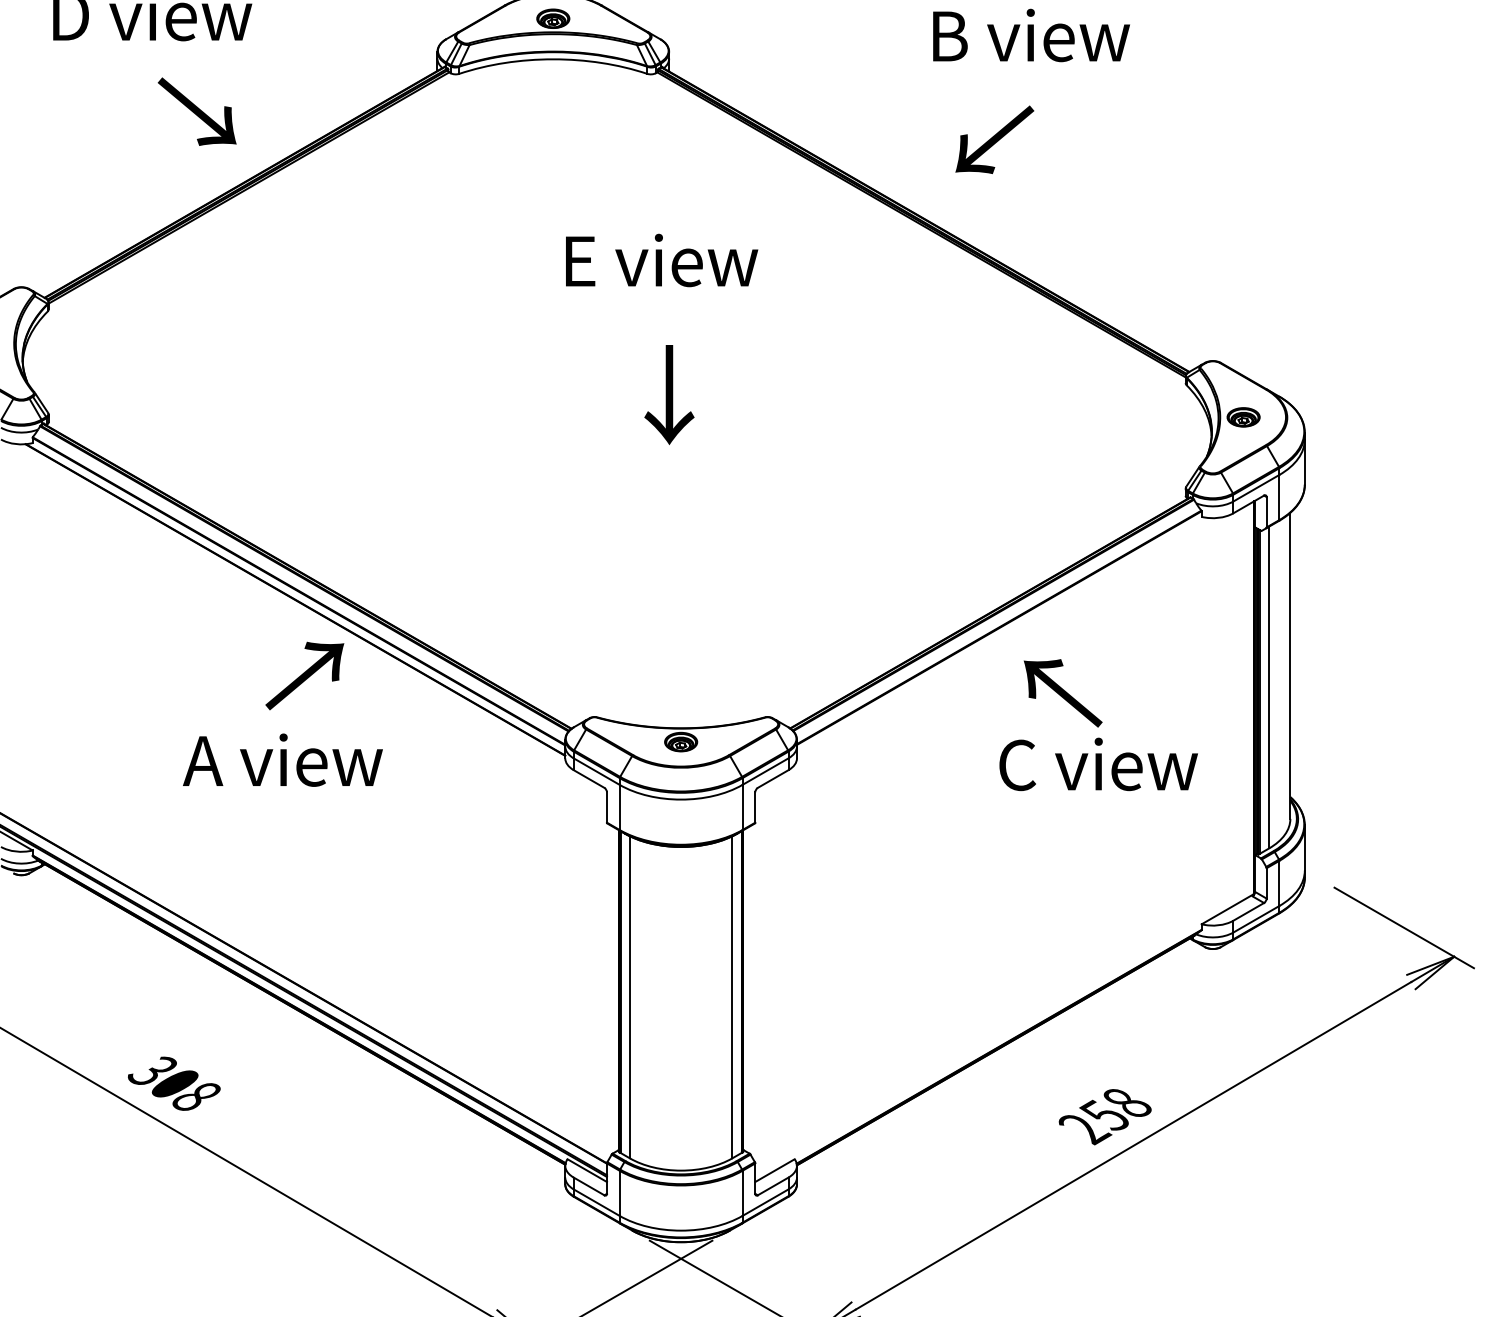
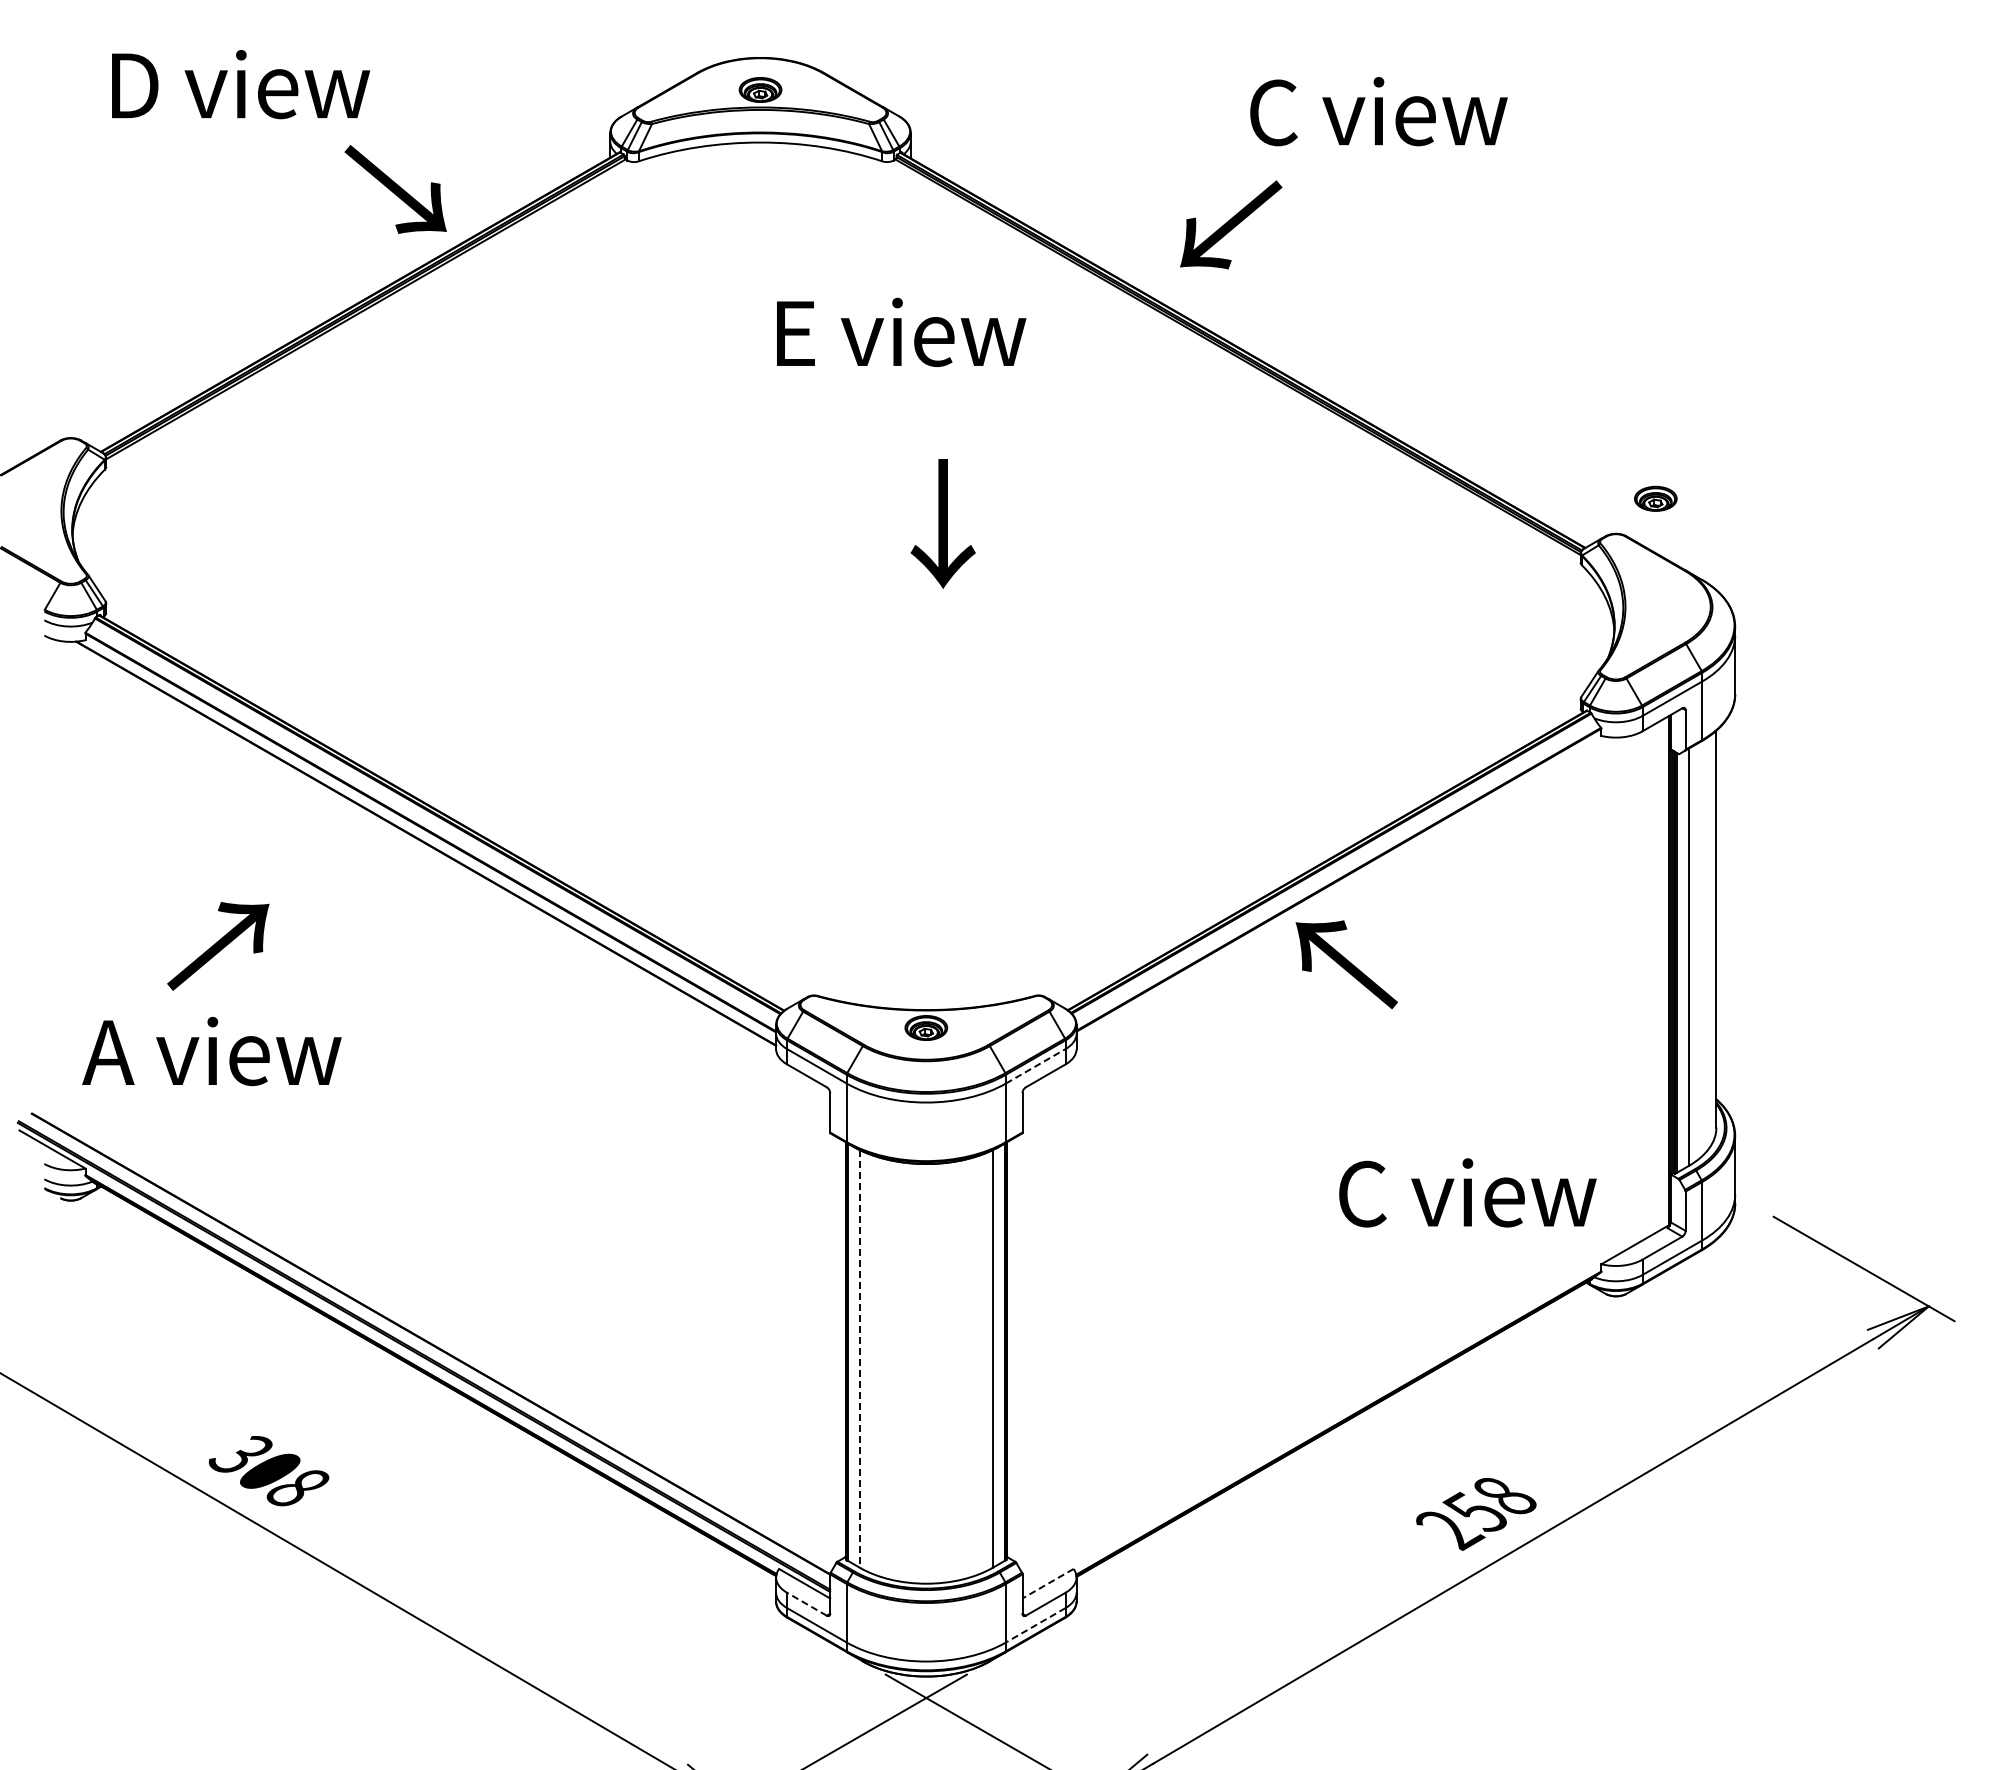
text: (1030, 35) -> (1379, 111), B view -> C view
text: (197, 111) -> (395, 189), moved
text: (995, 139) -> (1231, 224), moved
text: (661, 259) -> (901, 331), moved
text: (668, 394) -> (942, 523), moved
part: (1243, 417) -> (1655, 498), moved
text: (304, 676) -> (218, 946), moved
text: (1062, 693) -> (1346, 964), moved
text: (282, 760) -> (211, 1051), moved
text: (1098, 764) -> (1467, 1192), moved
line: (766, 771) -> (1036, 1066), solid -> dashed
line: (630, 997) -> (860, 1359), solid -> dashed
line: (775, 1170) -> (1048, 1583), solid -> dashed
line: (588, 1186) -> (806, 1604), solid -> dashed
line: (765, 1202) -> (1035, 1625), solid -> dashed

